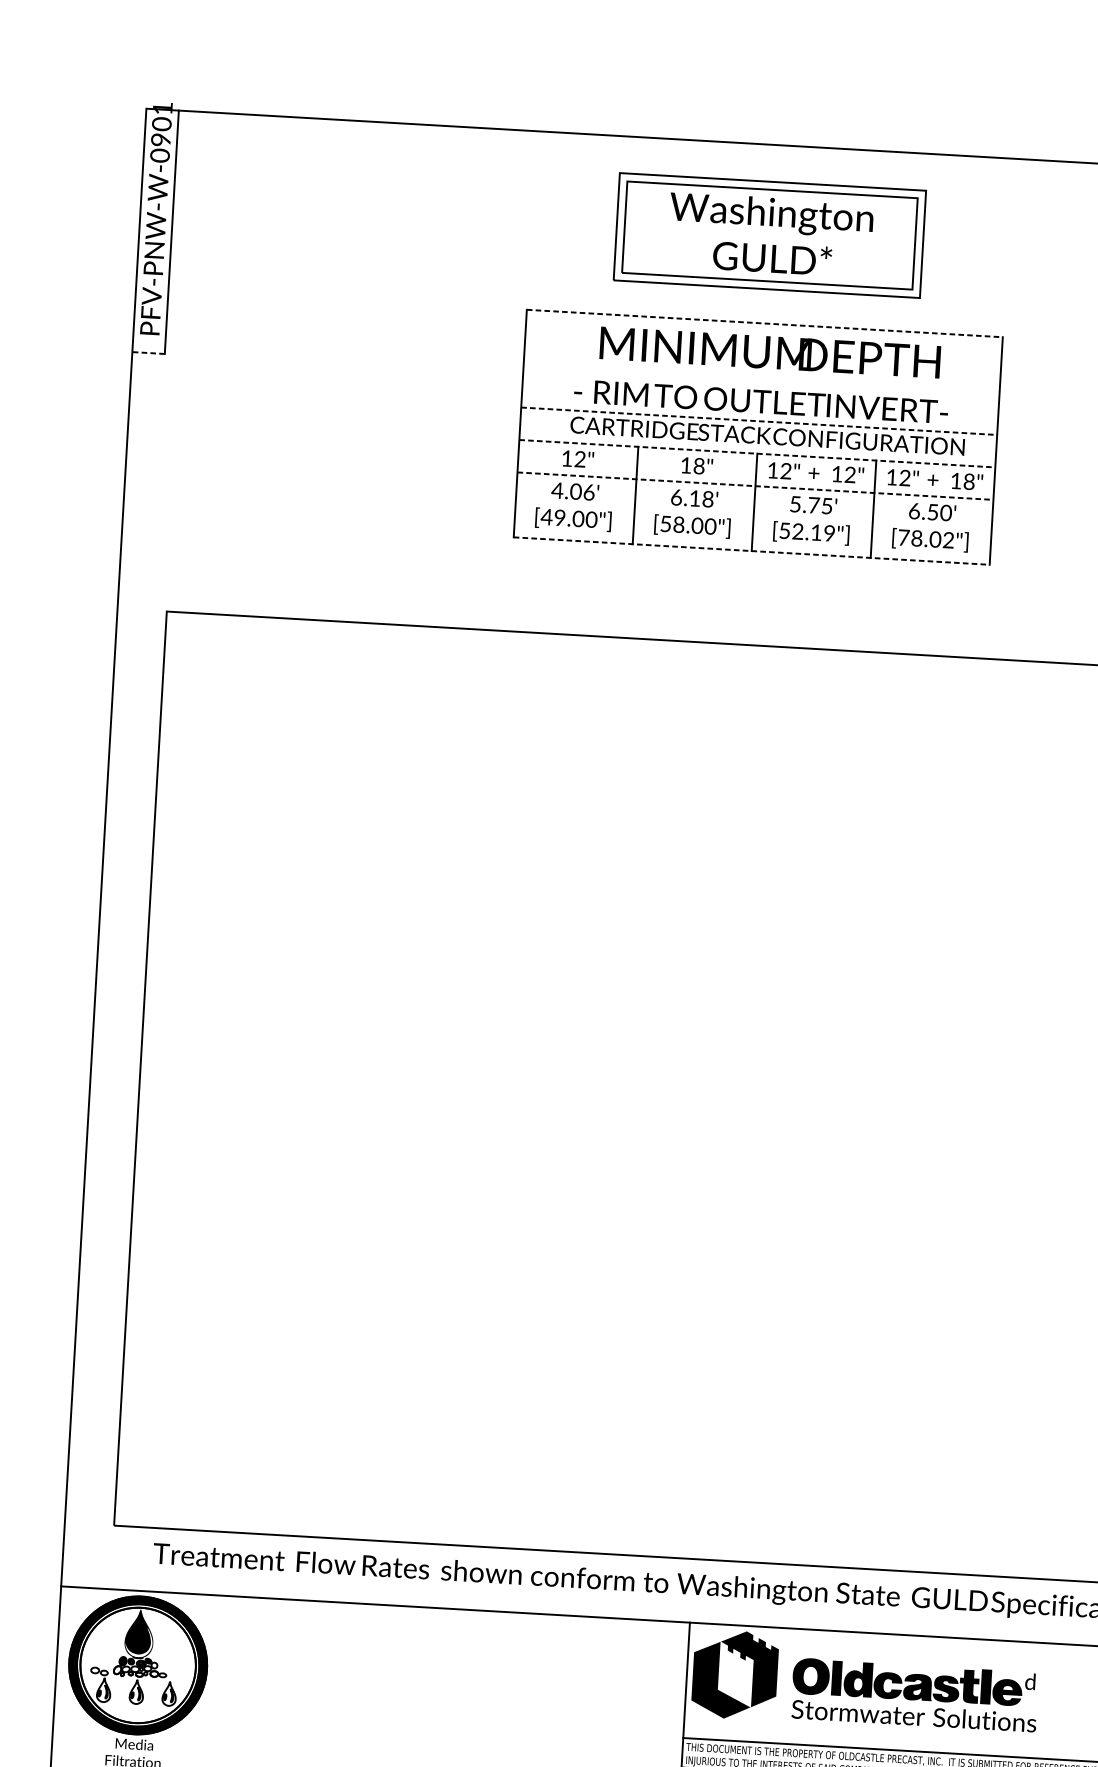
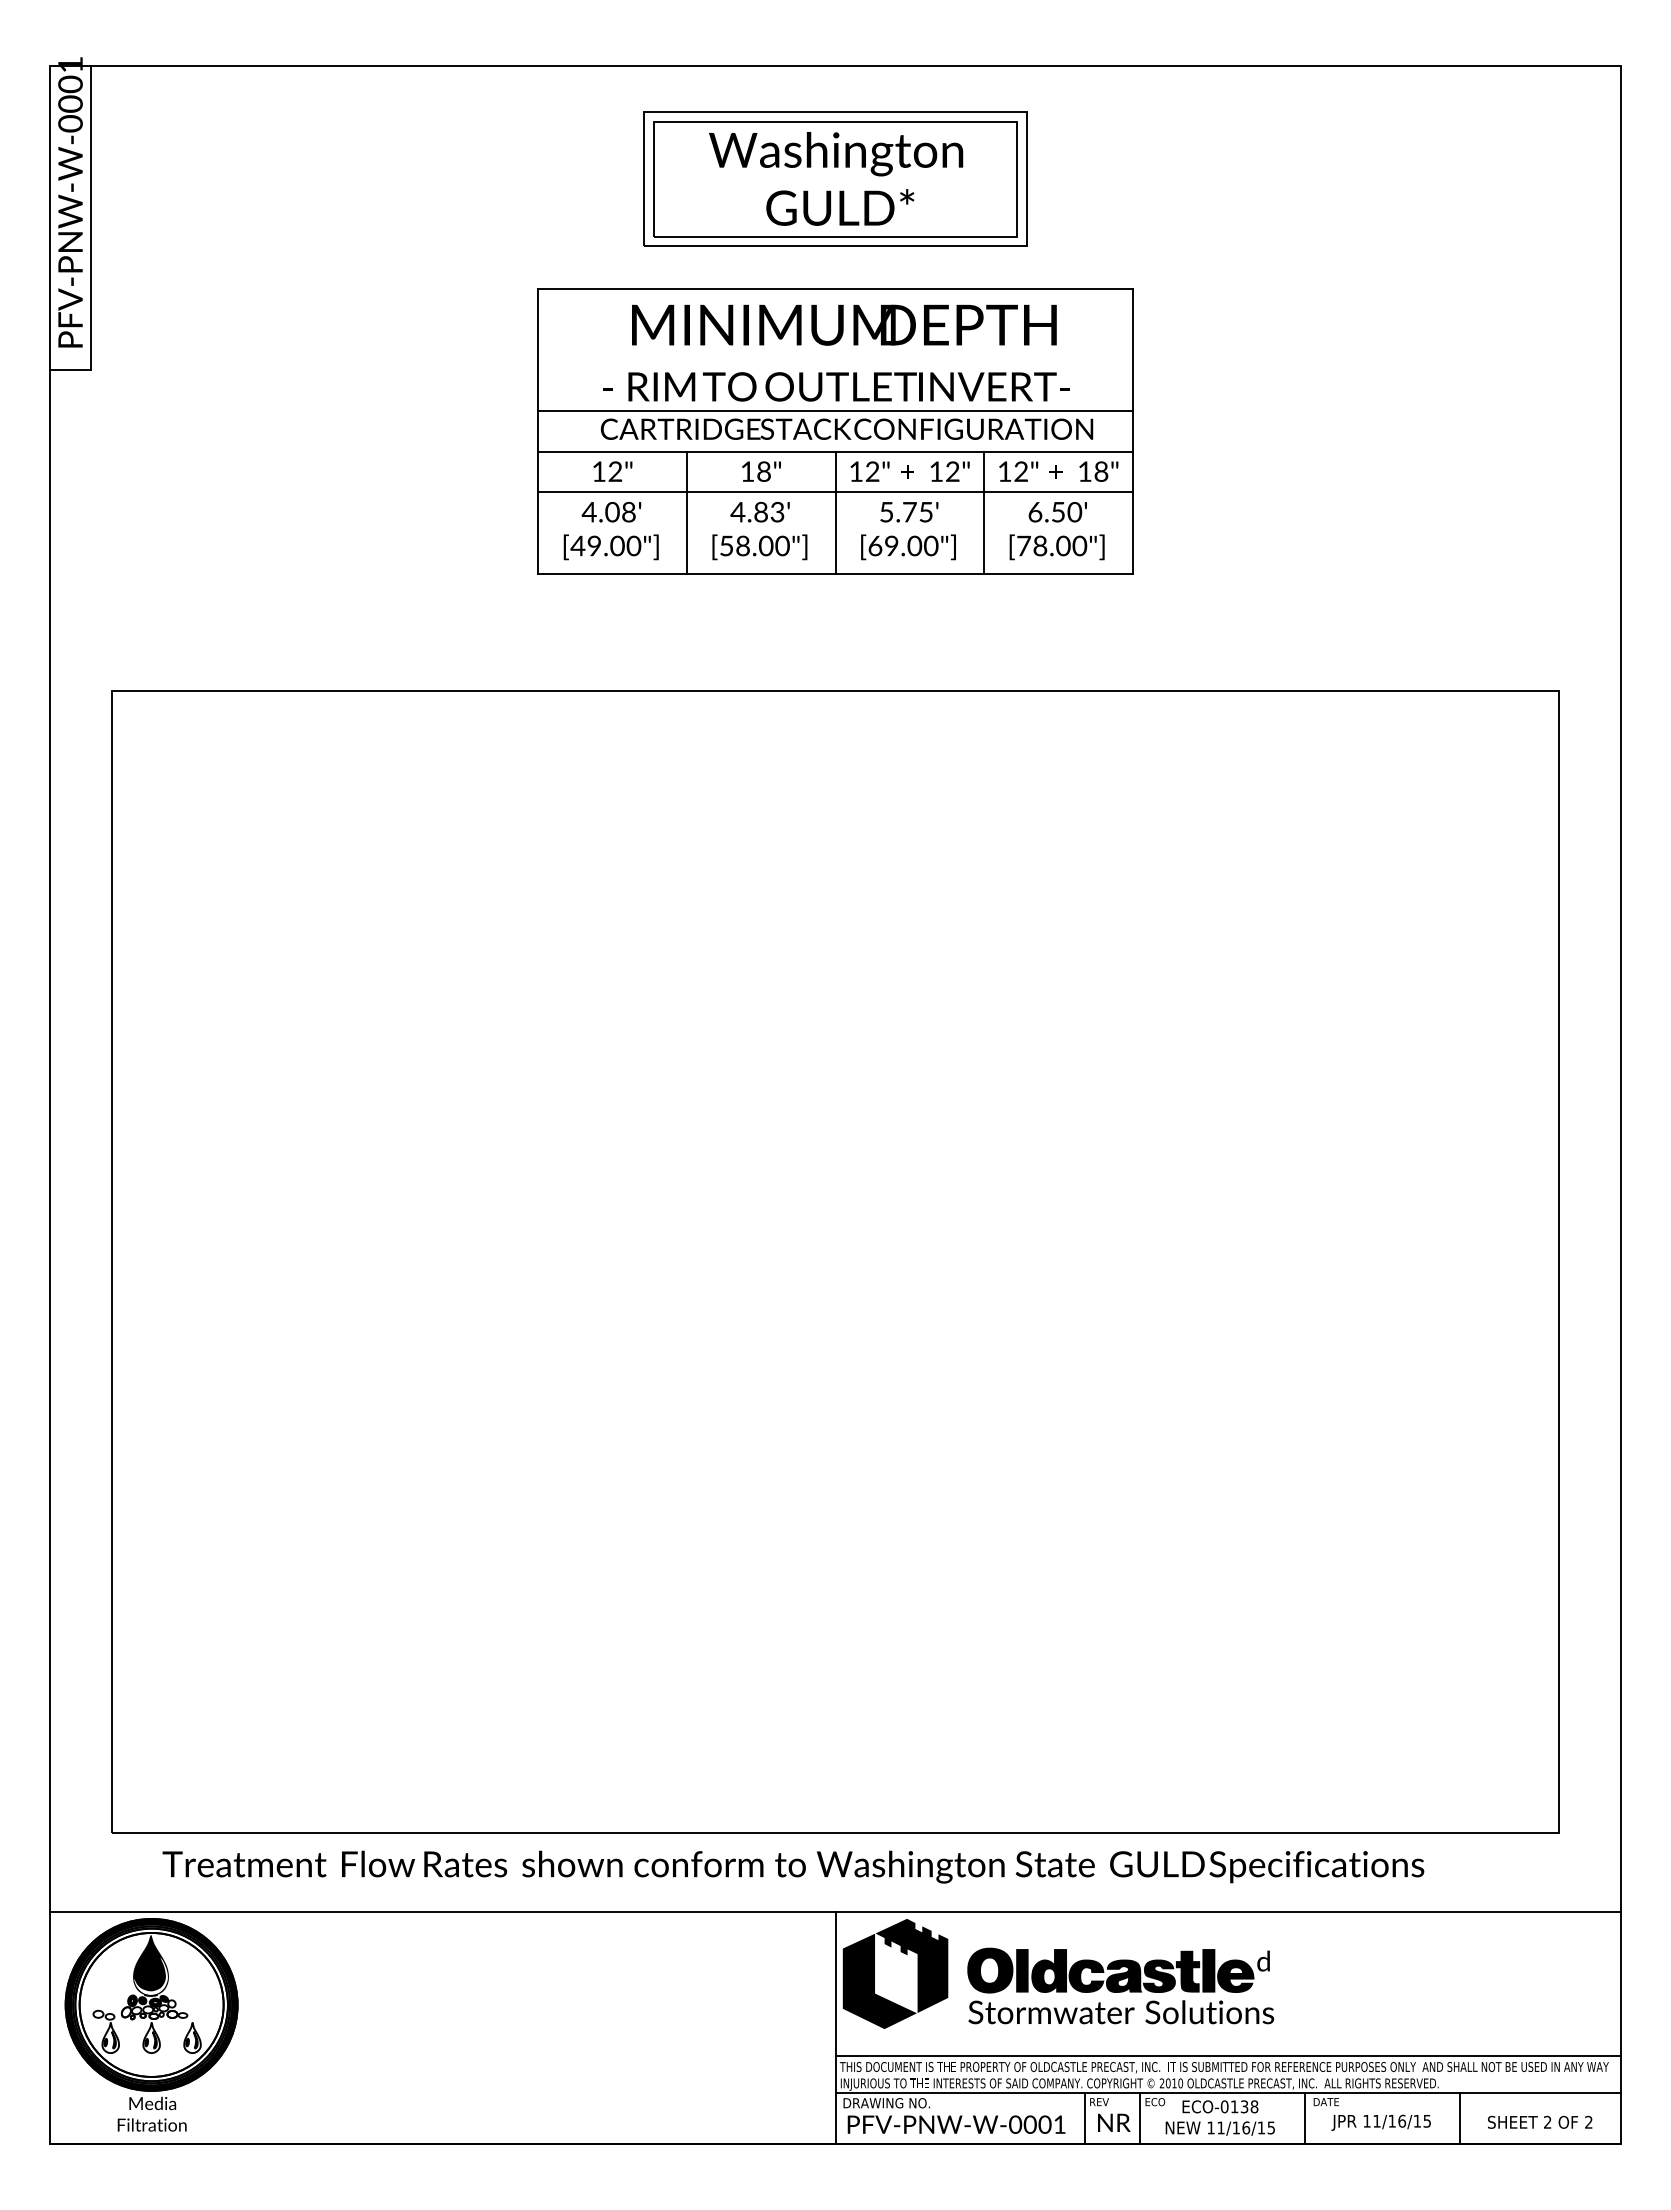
text: (160, 139) -> (70, 103), PFV-PNW-W-0901 -> PFV-PNW-W-0001
line: (764, 323) -> (835, 289), dashed -> solid
line: (148, 353) -> (70, 370), dashed -> solid
line: (759, 421) -> (835, 411), dashed -> solid
line: (757, 453) -> (835, 451), dashed -> solid
line: (755, 486) -> (835, 492), dashed -> solid
text: (588, 491) -> (628, 511), 4.06' -> 4.08'
text: (692, 497) -> (757, 511), 6.18' -> 4.83'
text: (807, 531) -> (903, 545), [52.19"] -> [69.00"]
text: (948, 540) -> (1079, 546), [78.02"] -> [78.00"]
line: (751, 551) -> (835, 573), dashed -> solid

